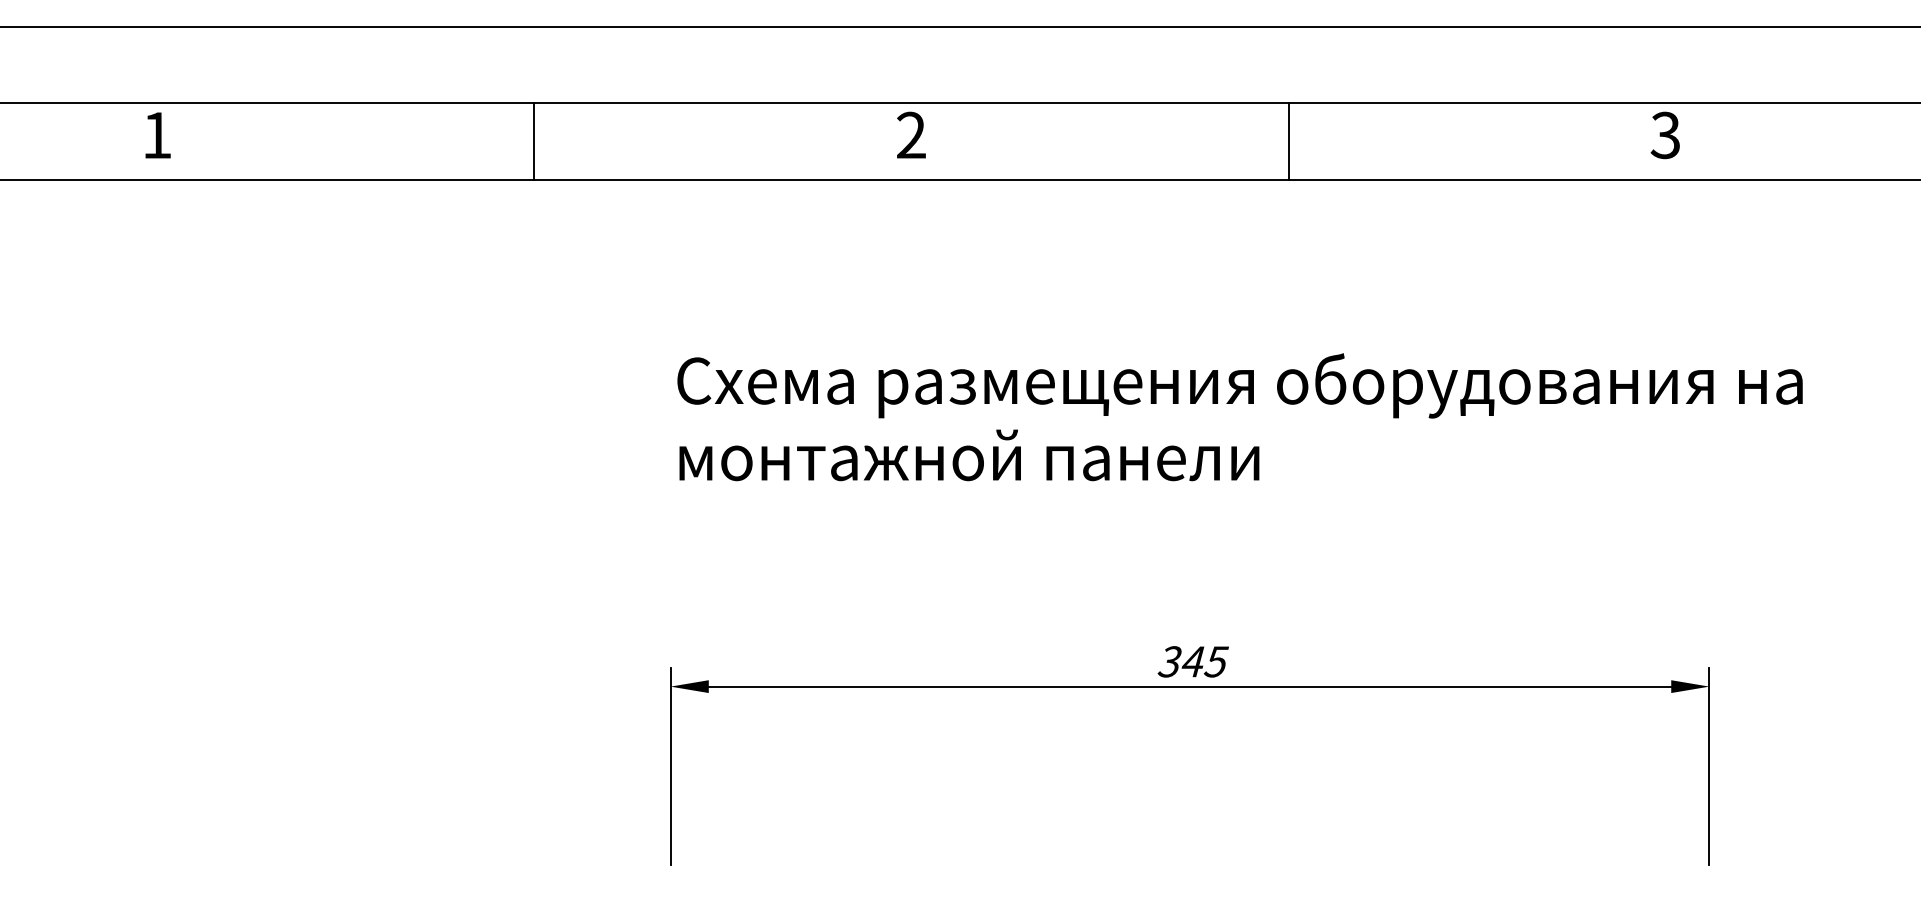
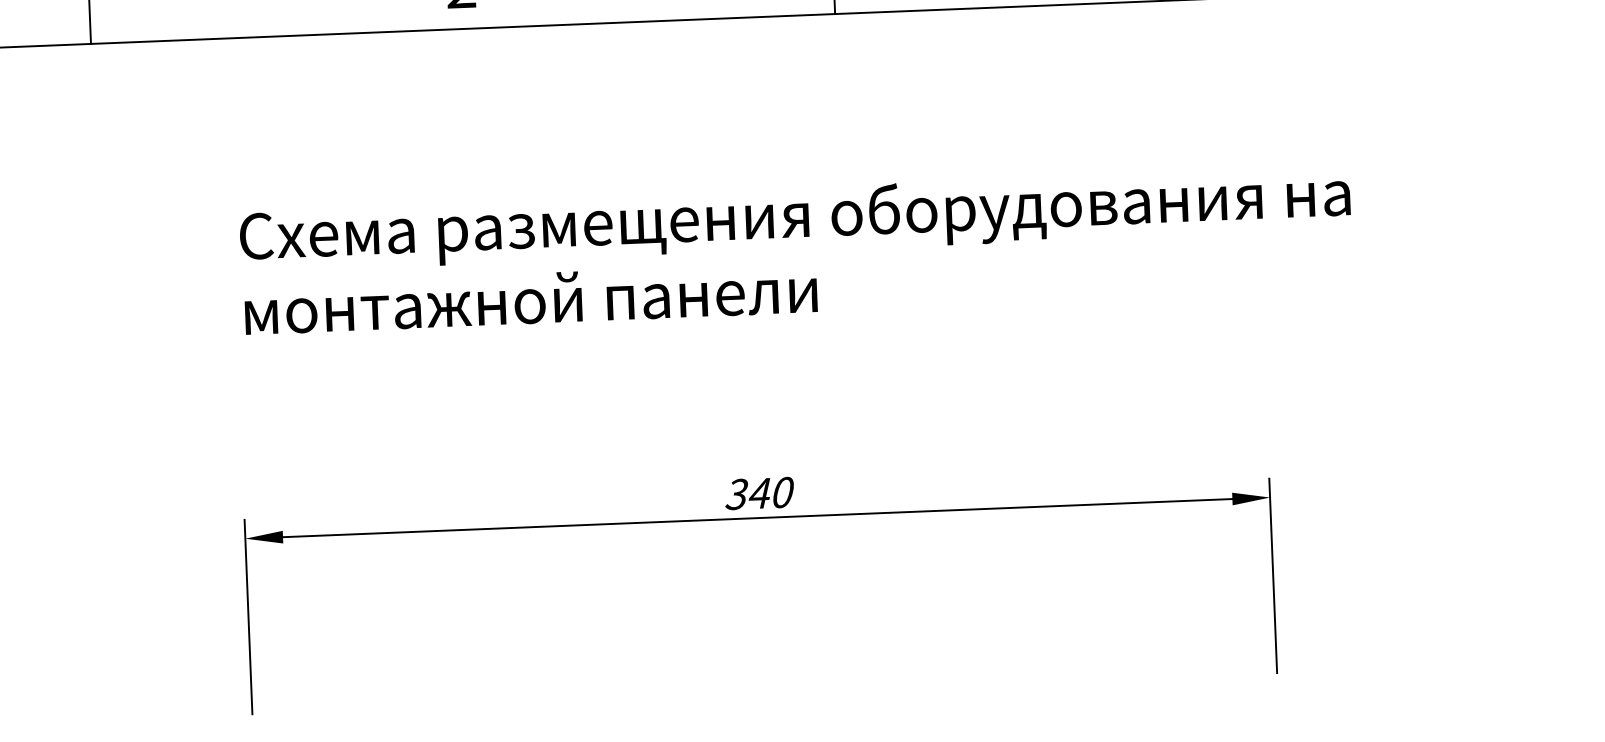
text: (1215, 661) -> (781, 492), 345 -> 340

